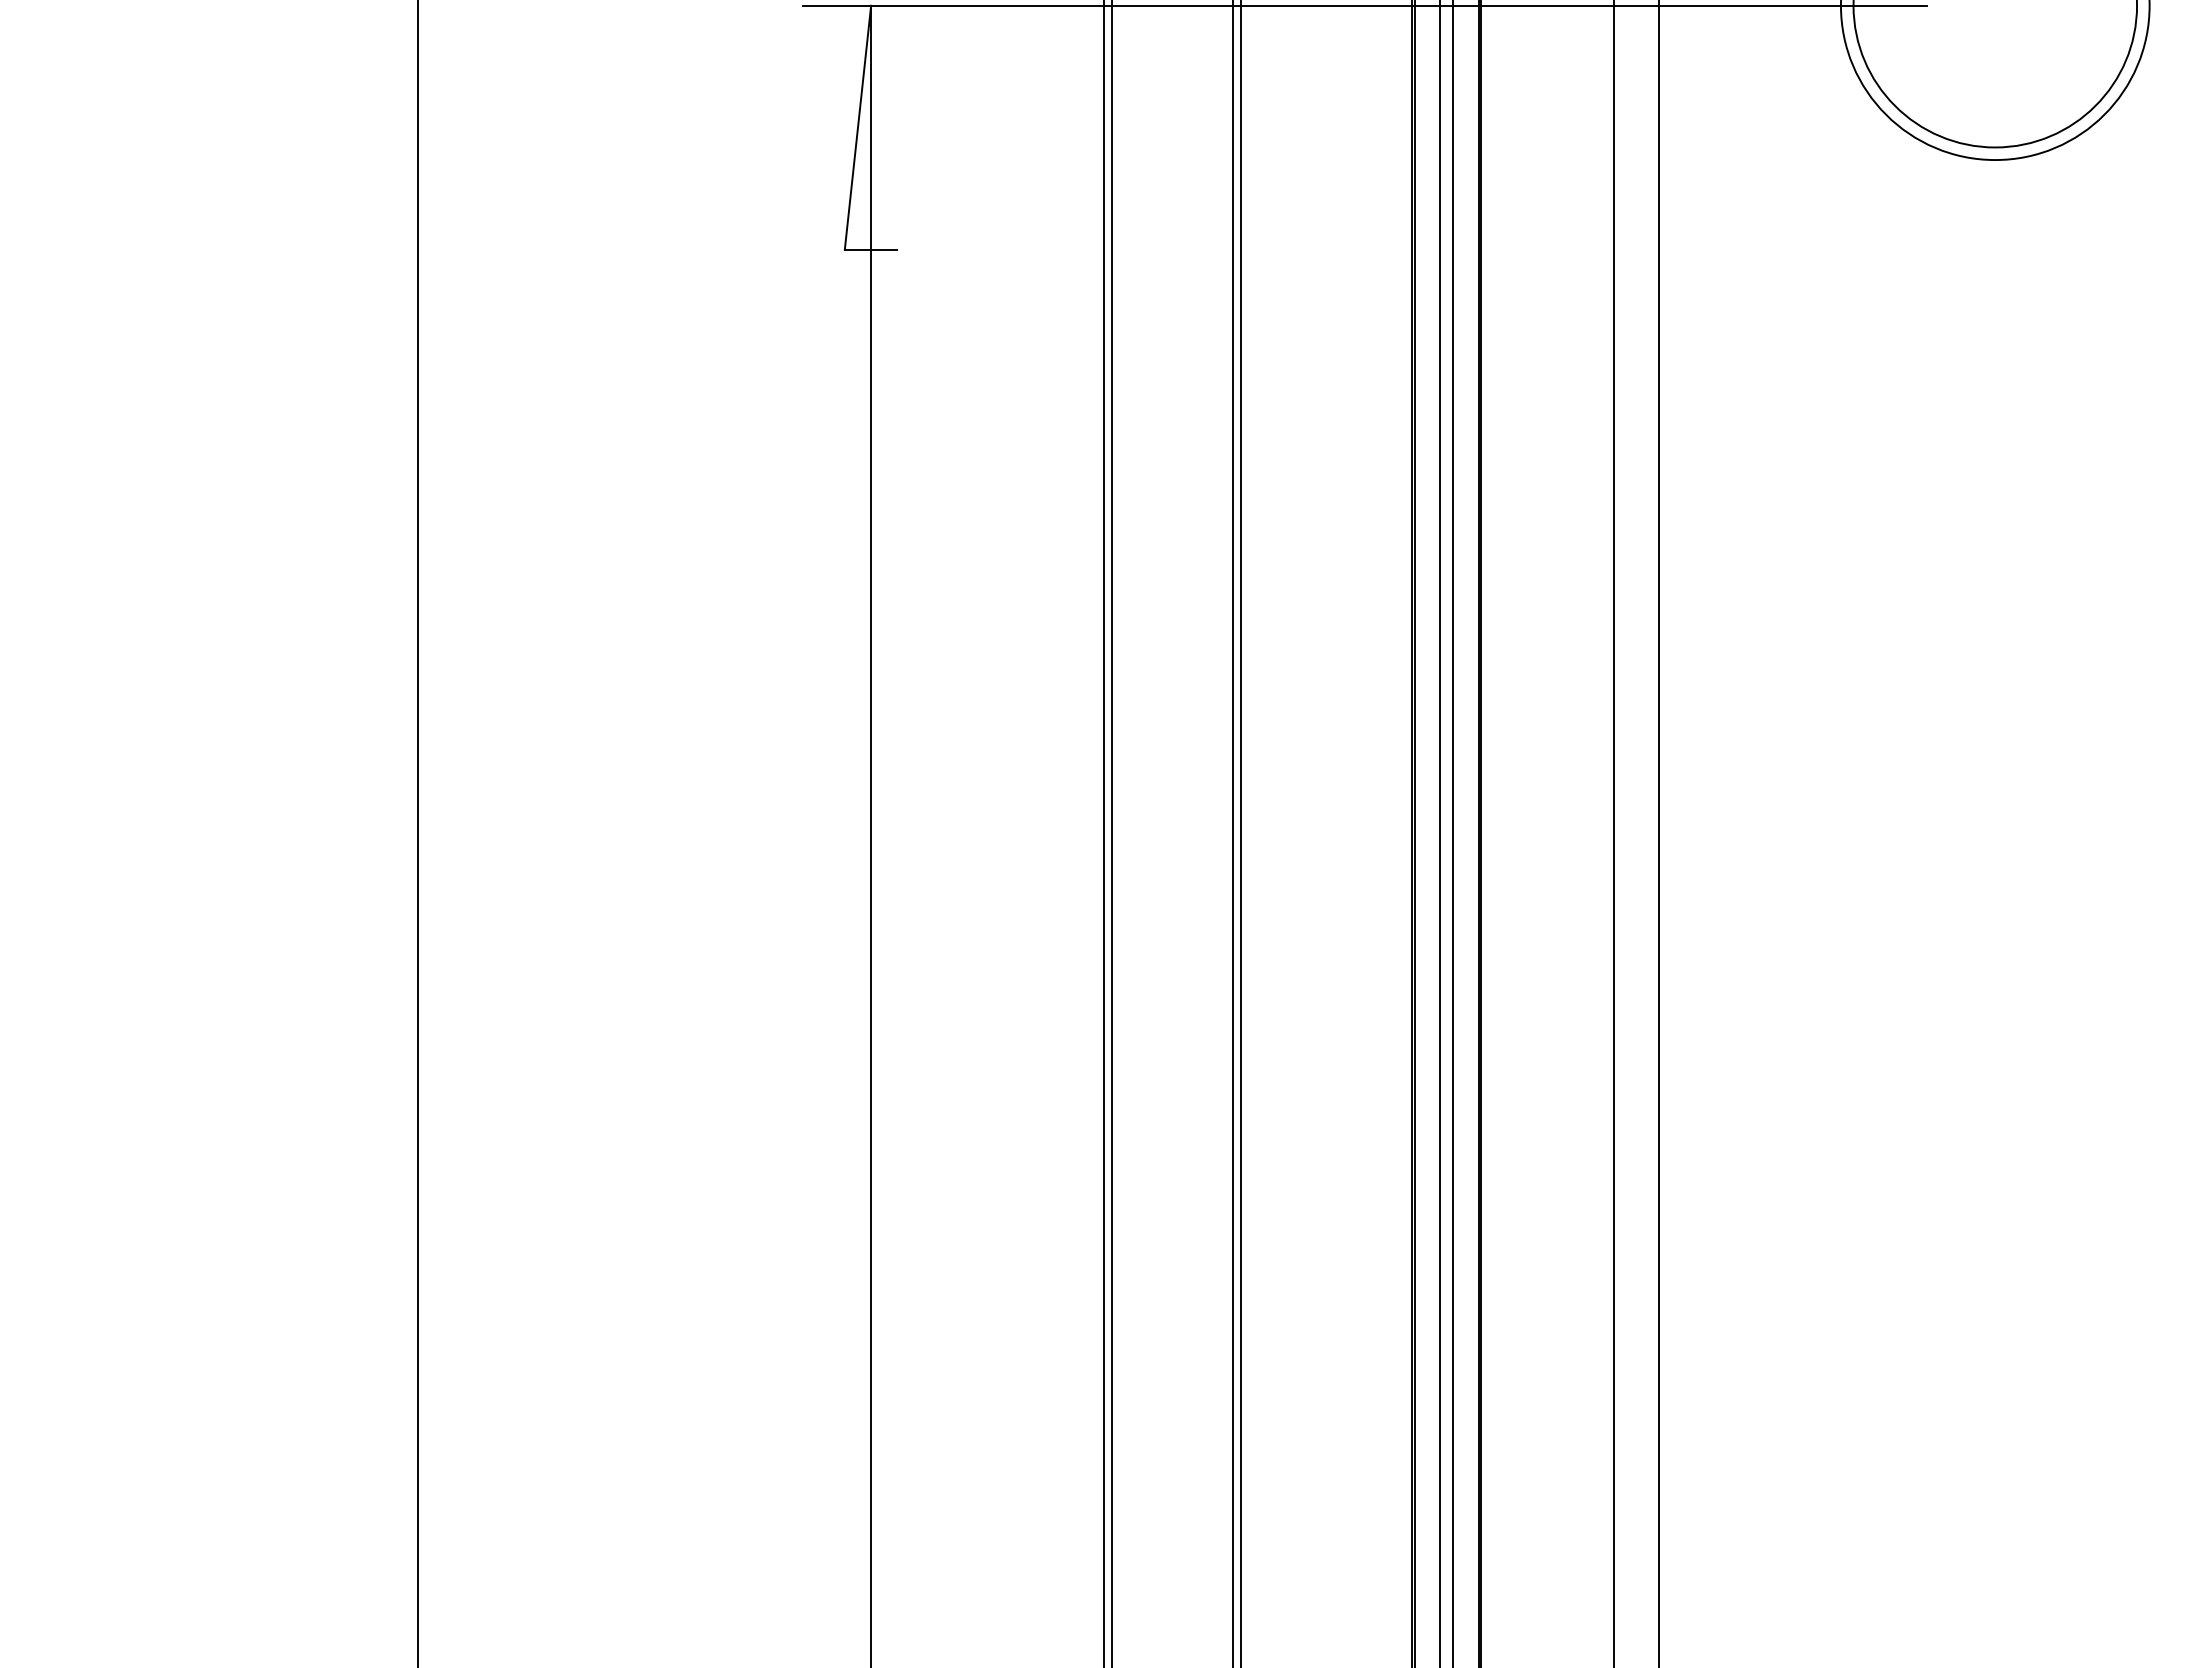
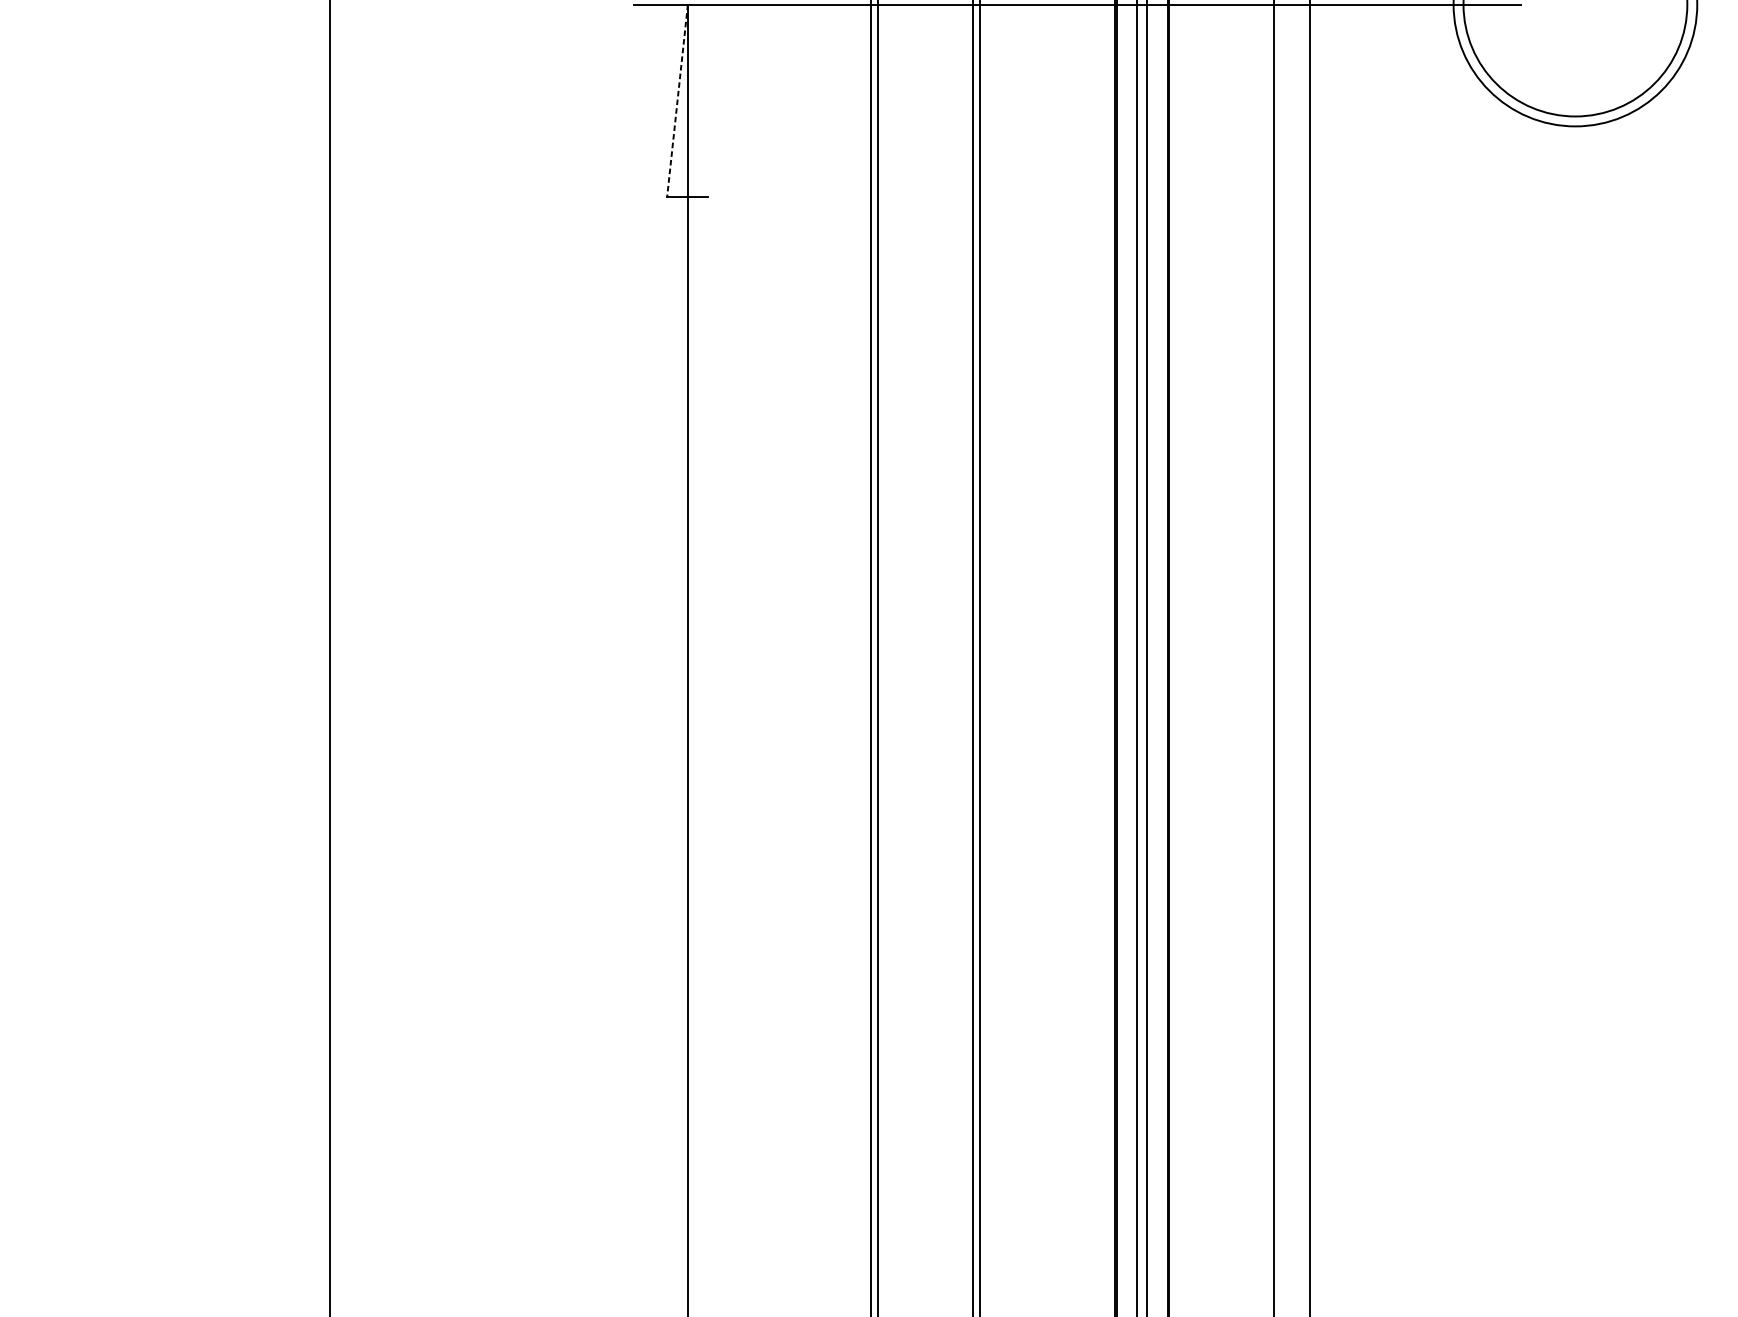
line: (857, 127) -> (677, 100), solid -> dashed

